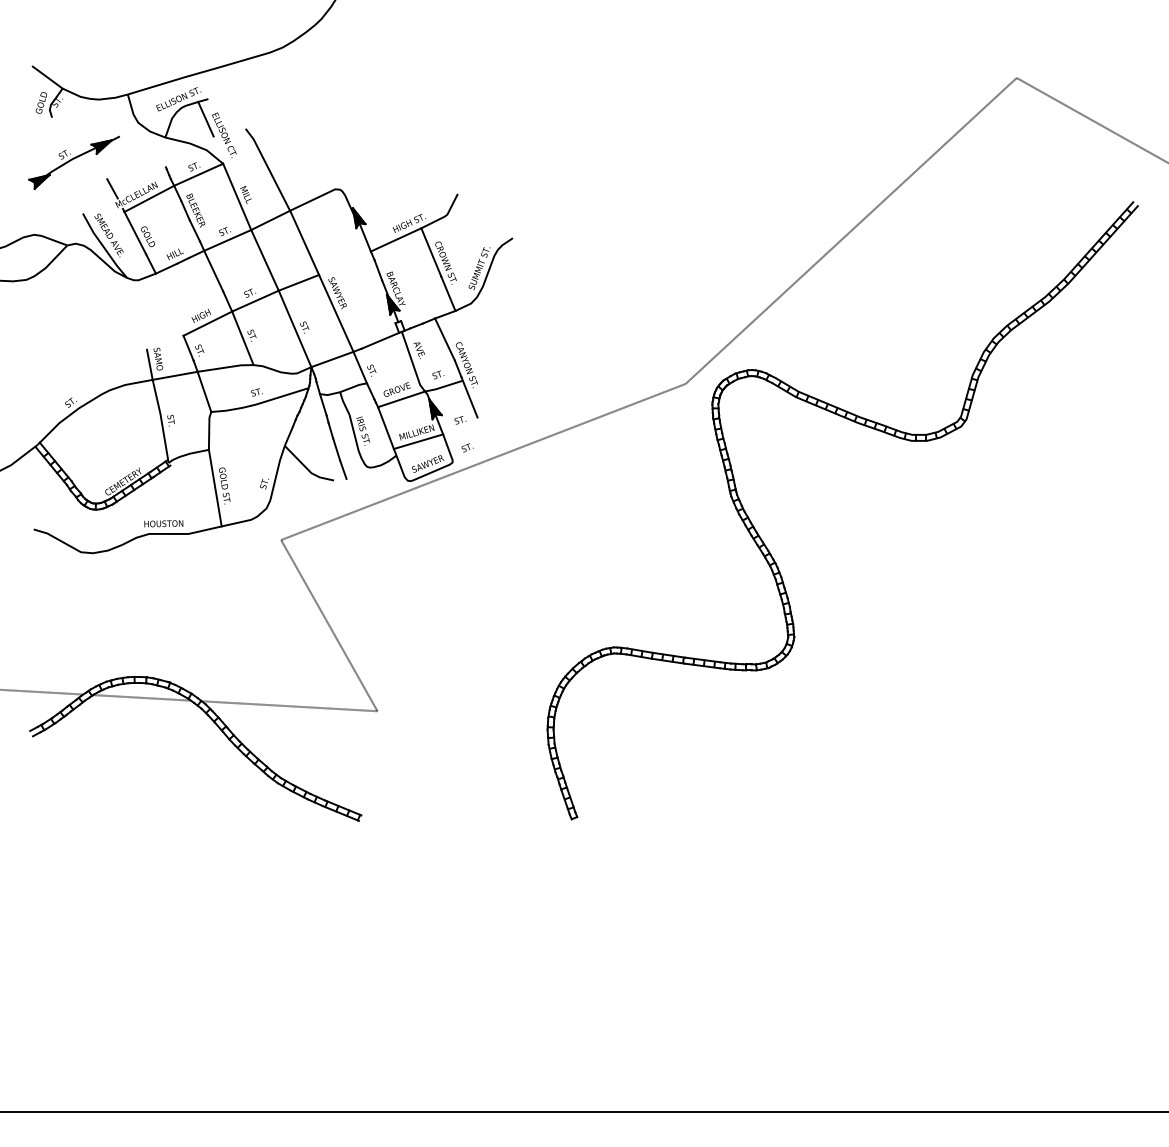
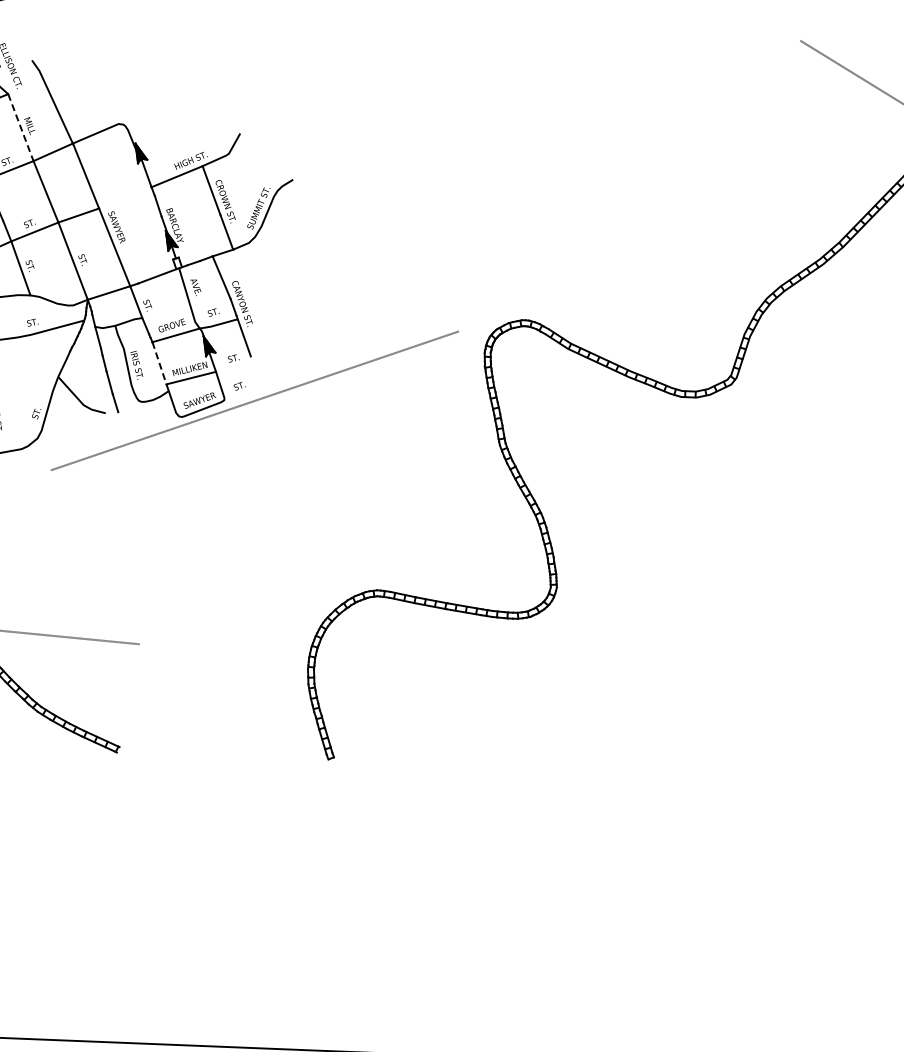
line: (237, 197) -> (21, 128), solid -> dashed
line: (850, 230) -> (628, 185), removed
line: (386, 428) -> (159, 363), solid -> dashed
line: (329, 625) -> (95, 557), removed

